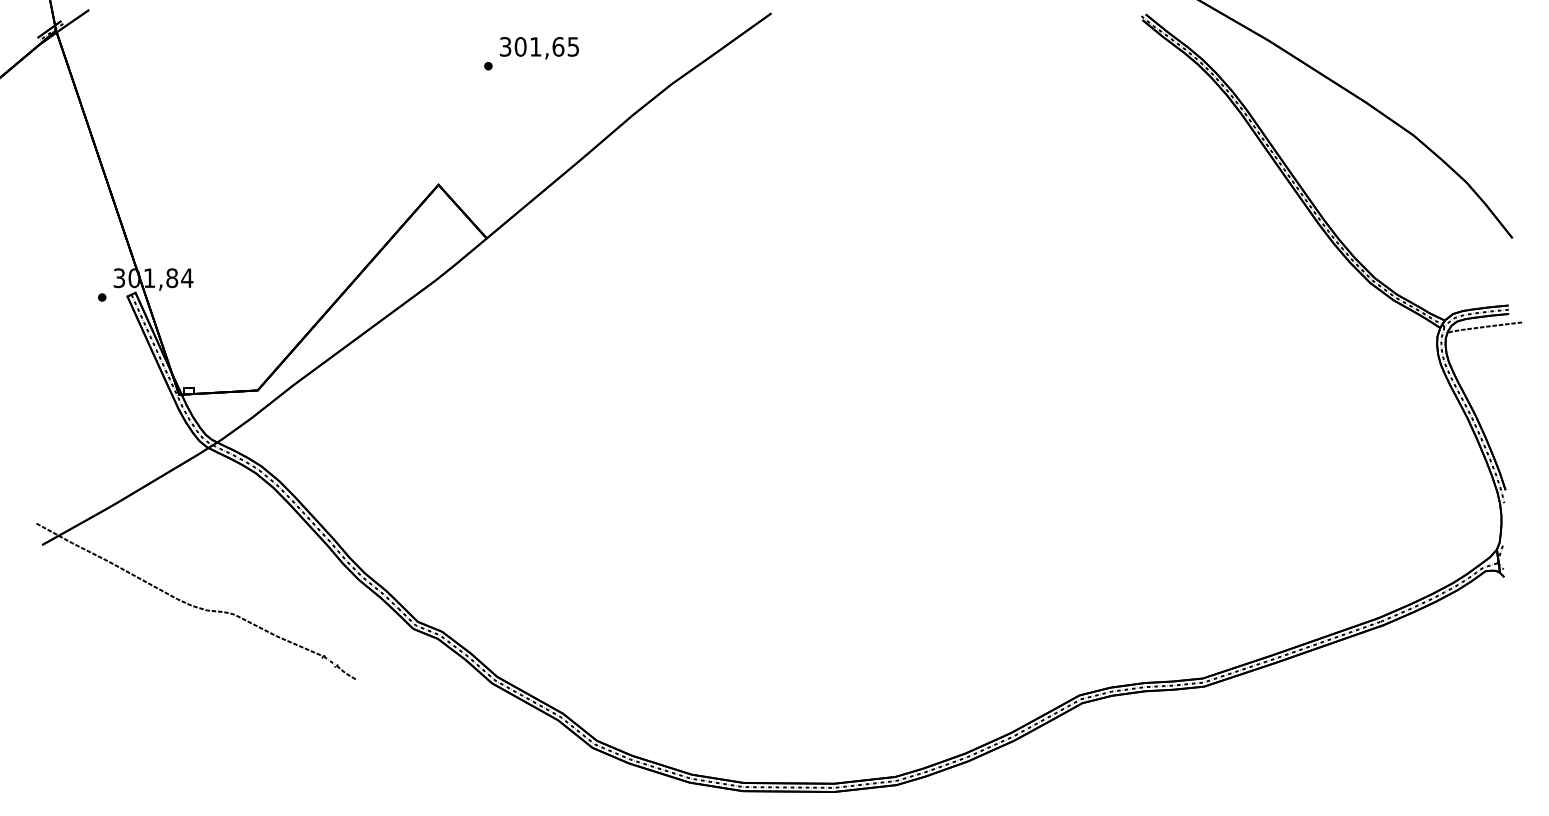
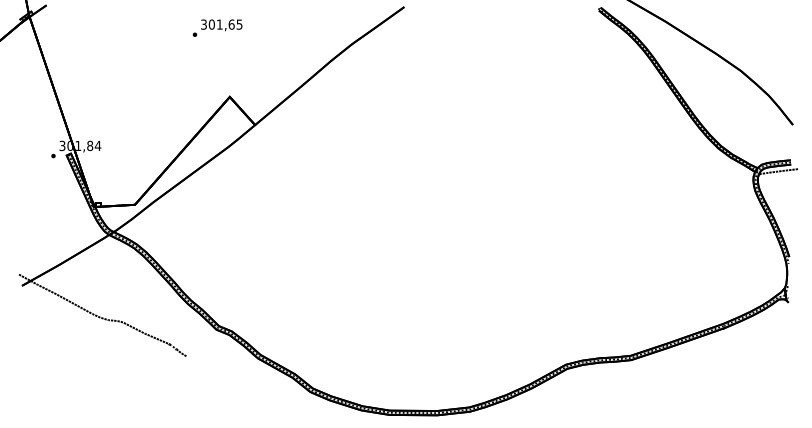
text: (531, 52) -> (217, 27), moved

